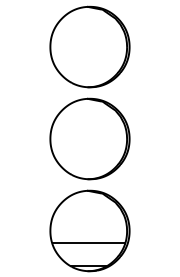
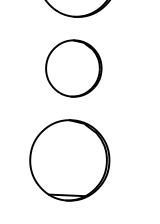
part: (89, 138) -> (73, 67), size x0.7
line: (88, 243) -> (67, 172), removed

